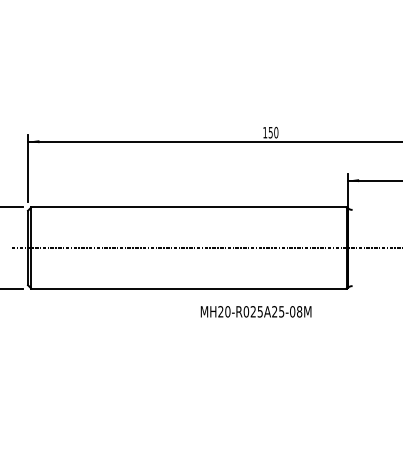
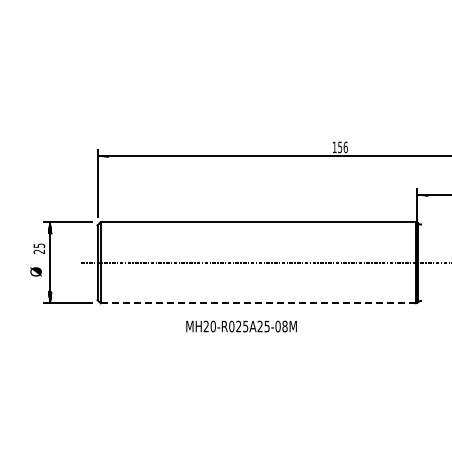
text: (276, 131) -> (345, 146), 150 -> 156
line: (189, 288) -> (258, 303), solid -> dashed
text: (256, 311) -> (241, 326), moved

